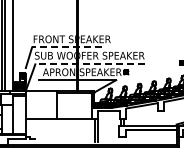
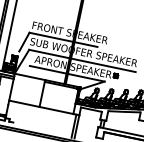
line: (67, 47) -> (63, 39), dashed -> solid
line: (90, 64) -> (82, 61), dashed -> solid

